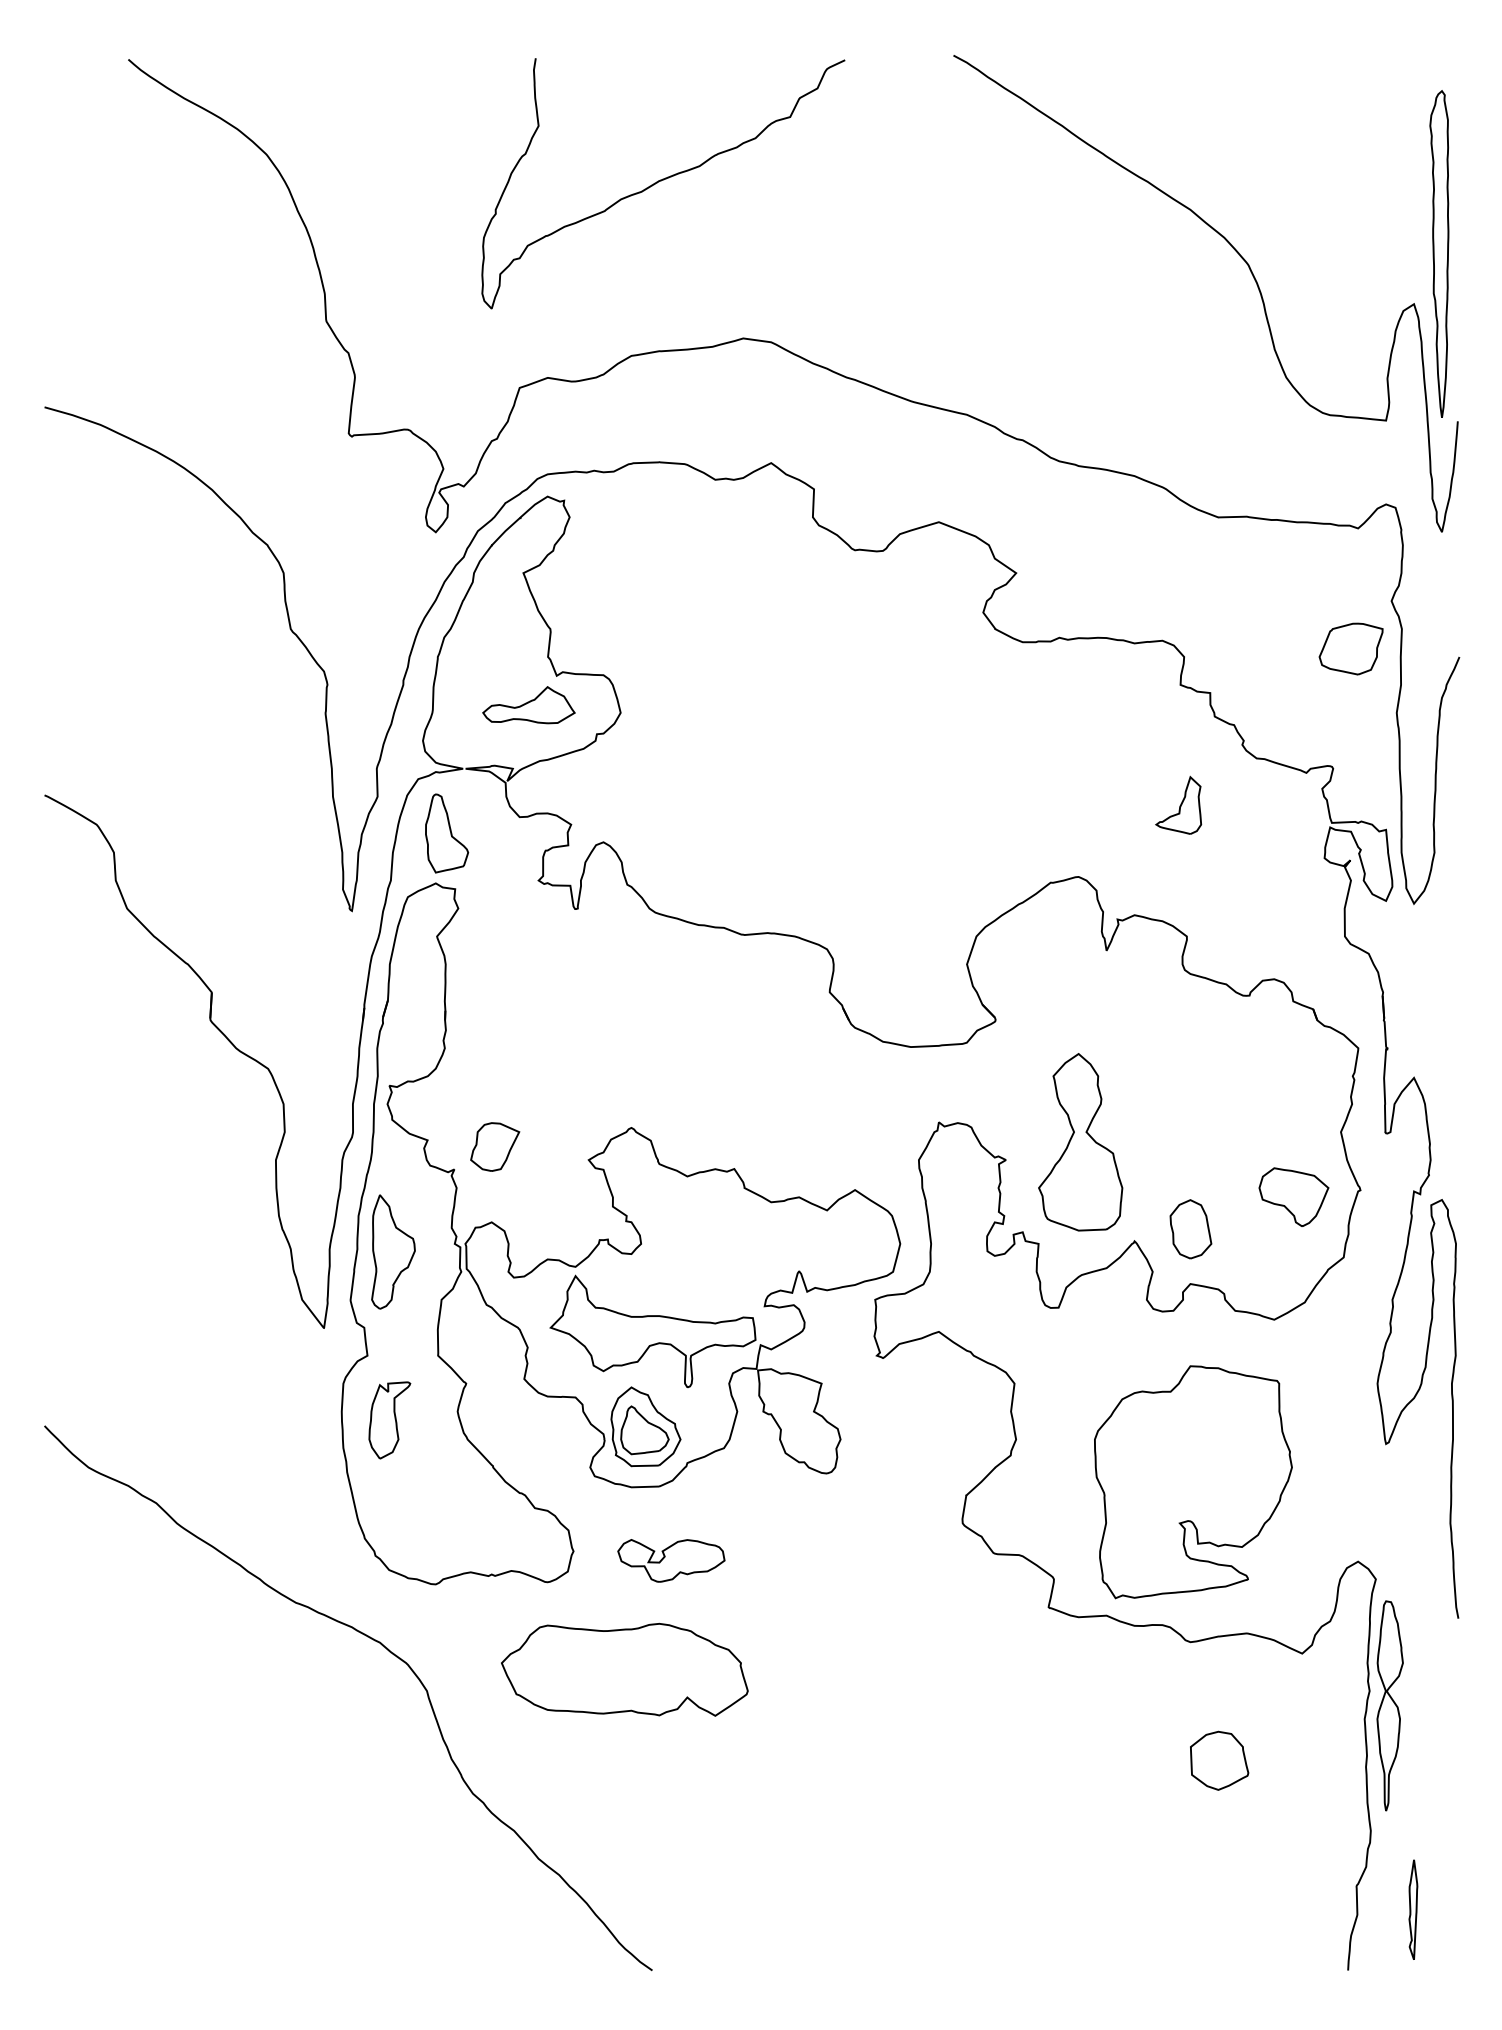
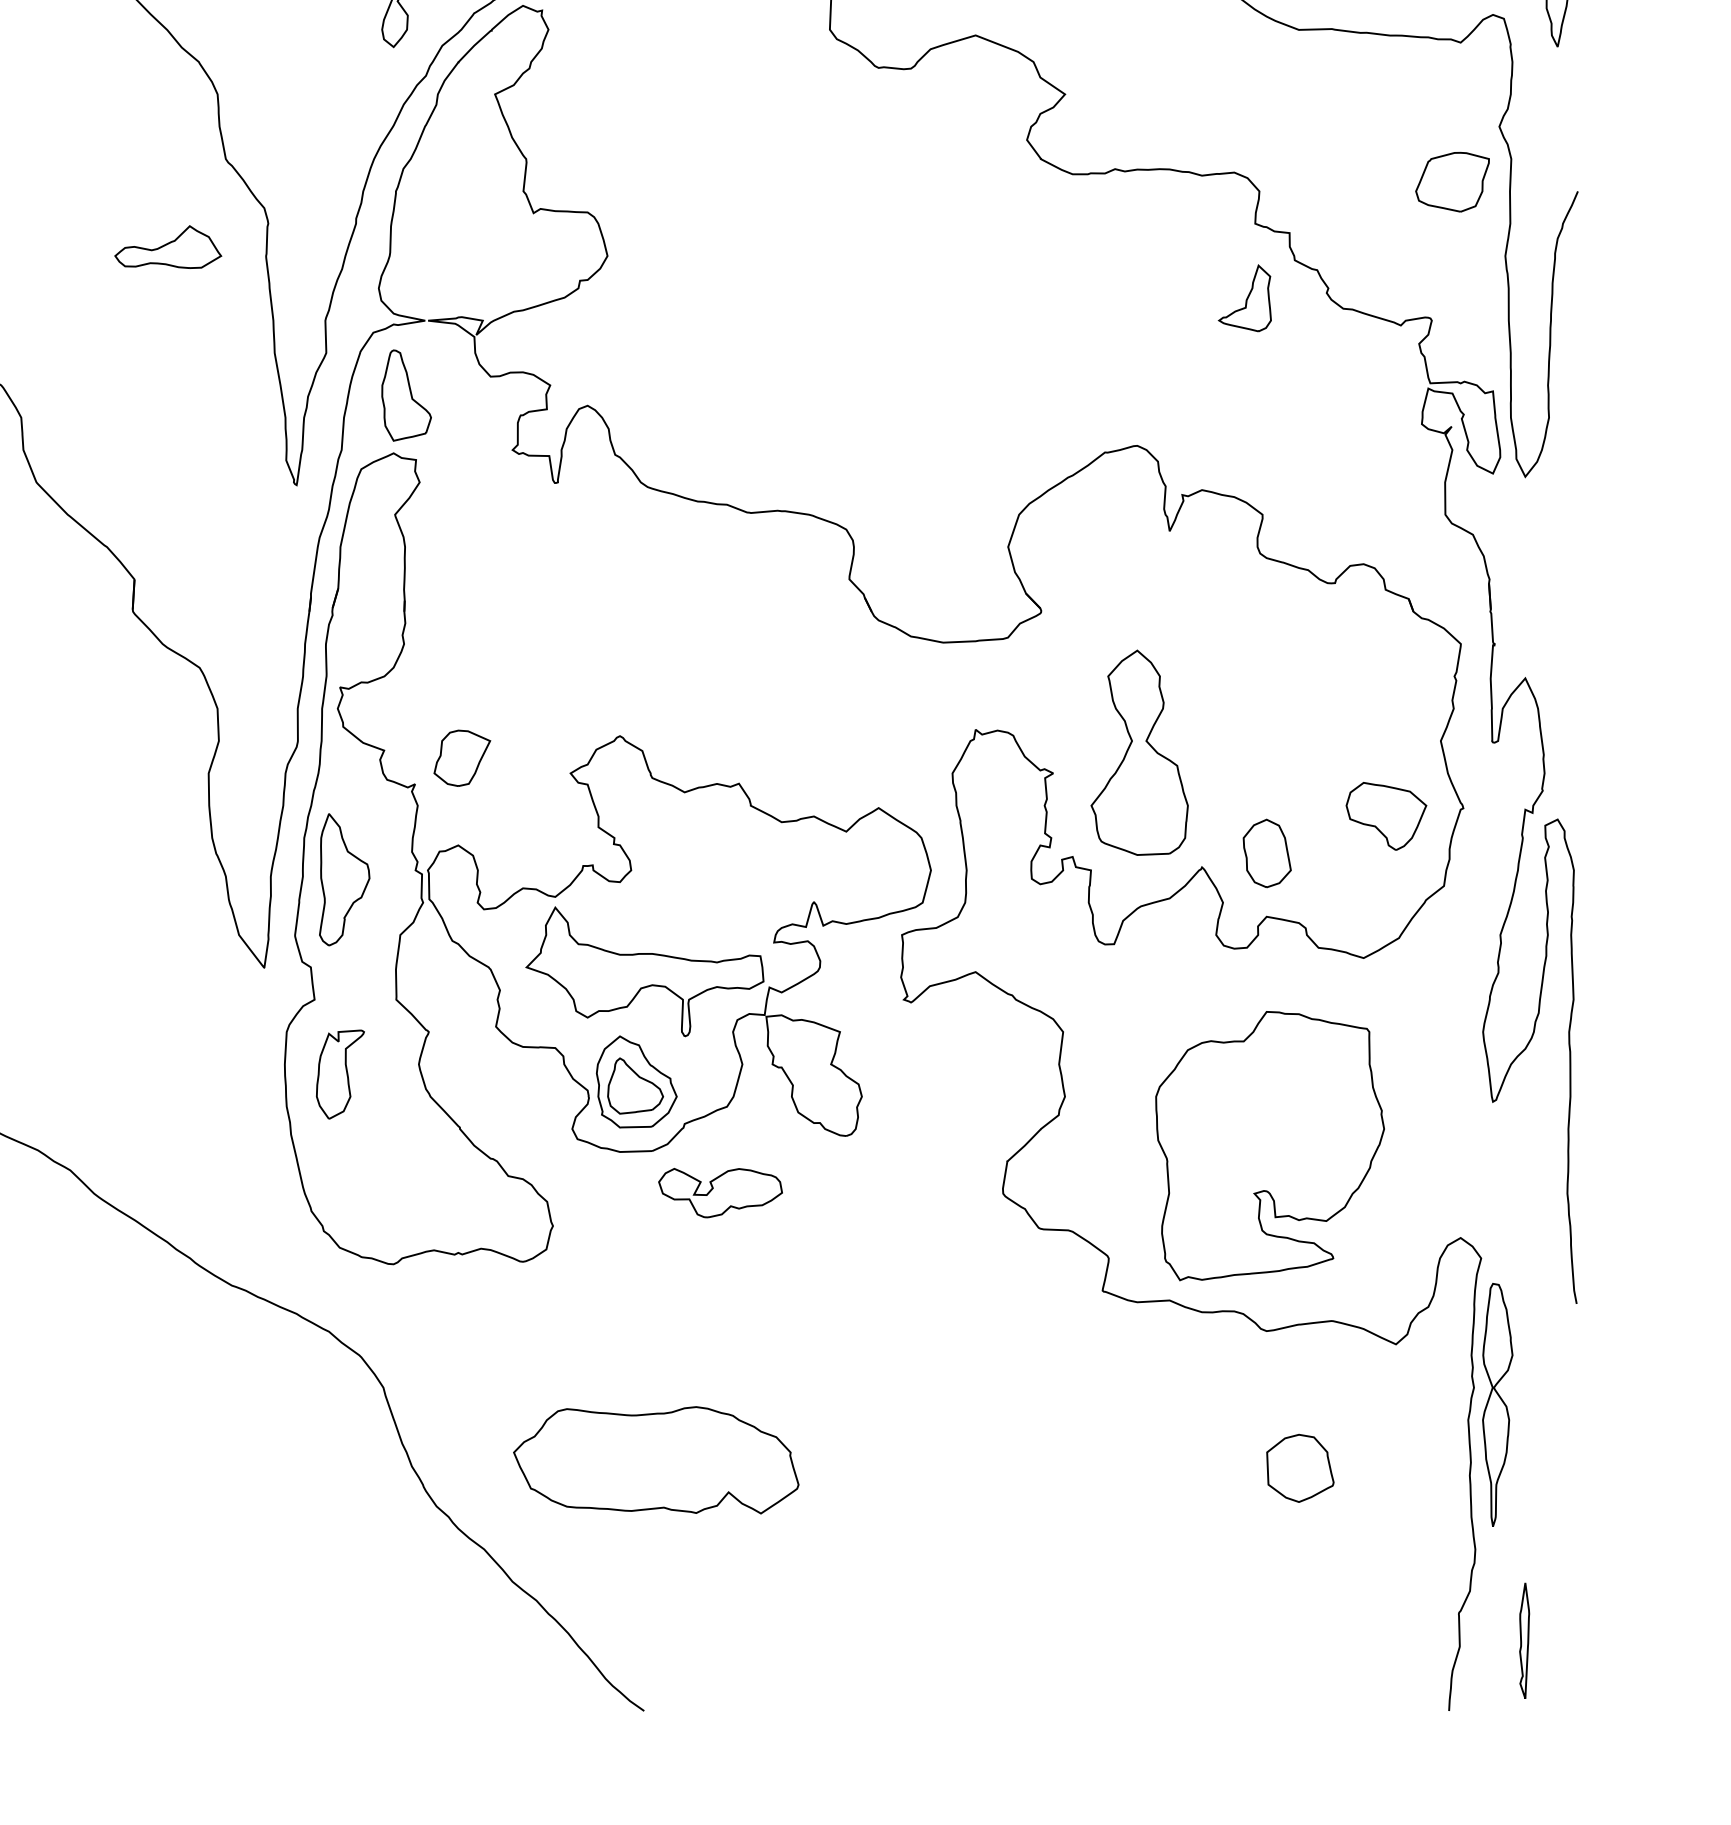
part: (528, 705) -> (167, 247), moved
part: (1178, 804) -> (1244, 297), moved
part: (671, 1560) -> (720, 1192), moved
part: (624, 1669) -> (655, 1459), moved

